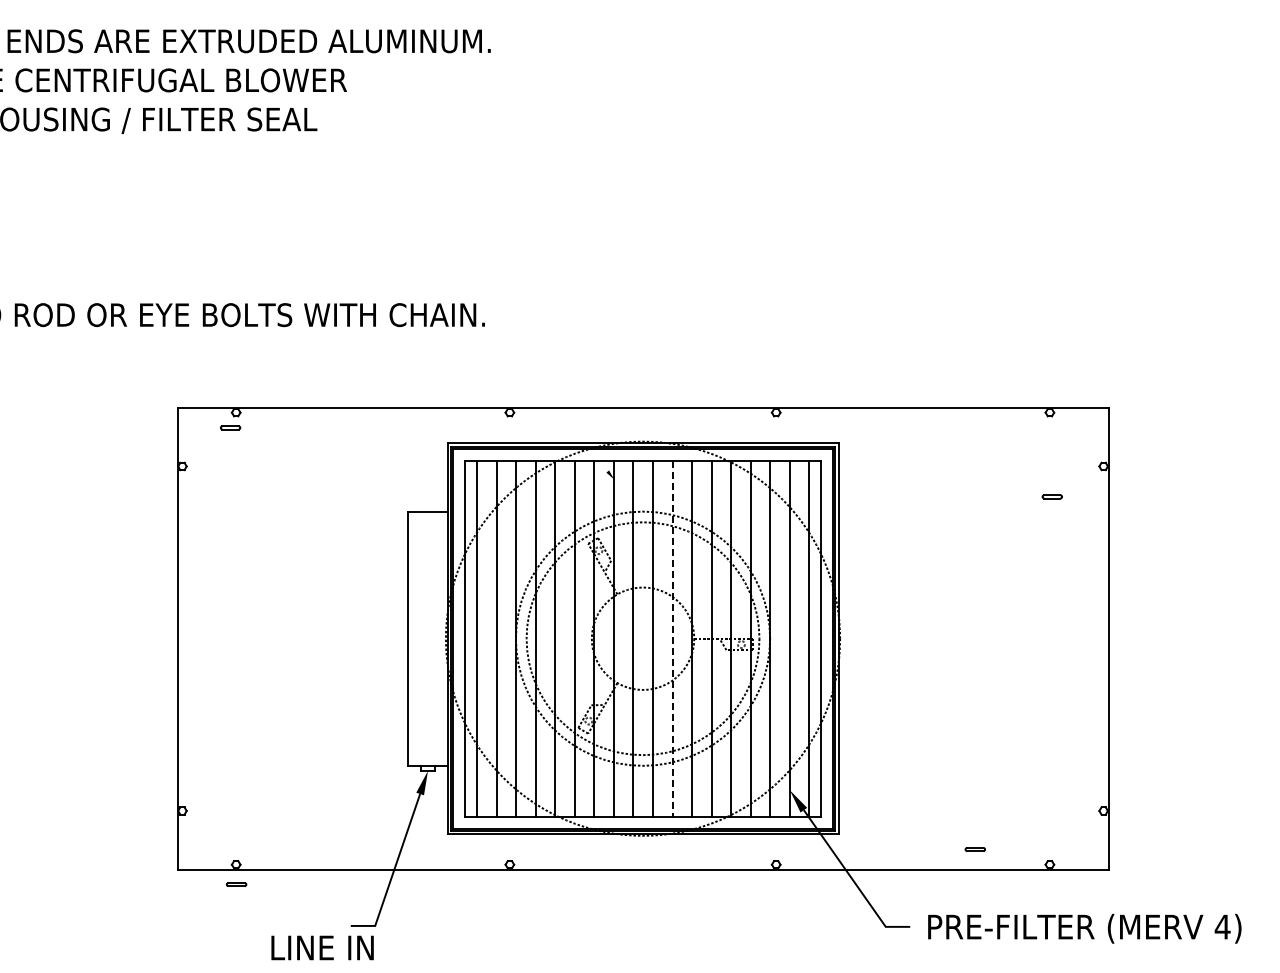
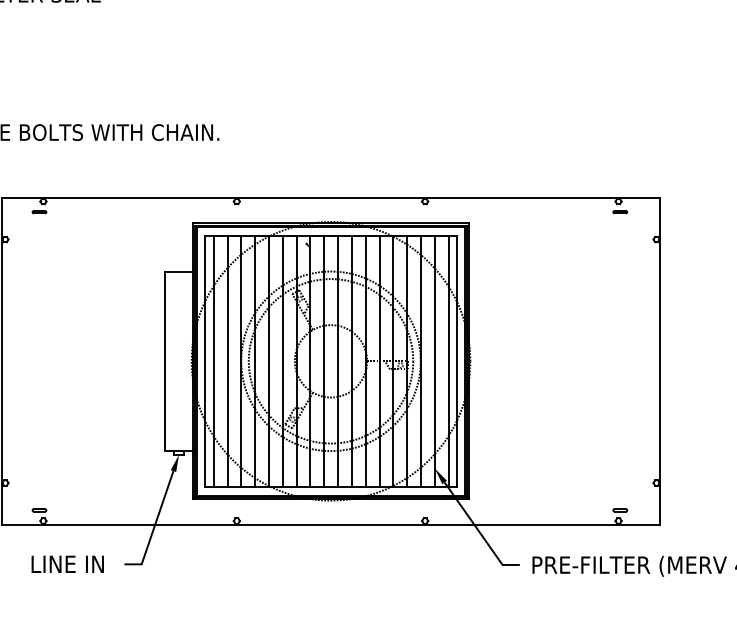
part: (1051, 496) -> (619, 212), moved
line: (672, 638) -> (351, 361), dashed -> solid
line: (974, 848) -> (619, 509), moved
line: (236, 883) -> (39, 509), moved
text: (322, 947) -> (67, 564), moved

